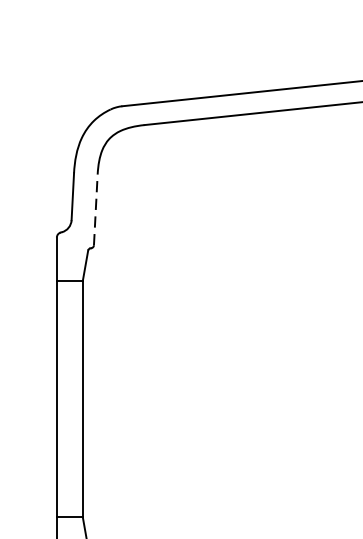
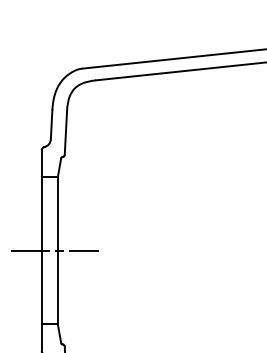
line: (95, 208) -> (65, 132), dashed -> solid
line: (79, 398) -> (55, 250), added

